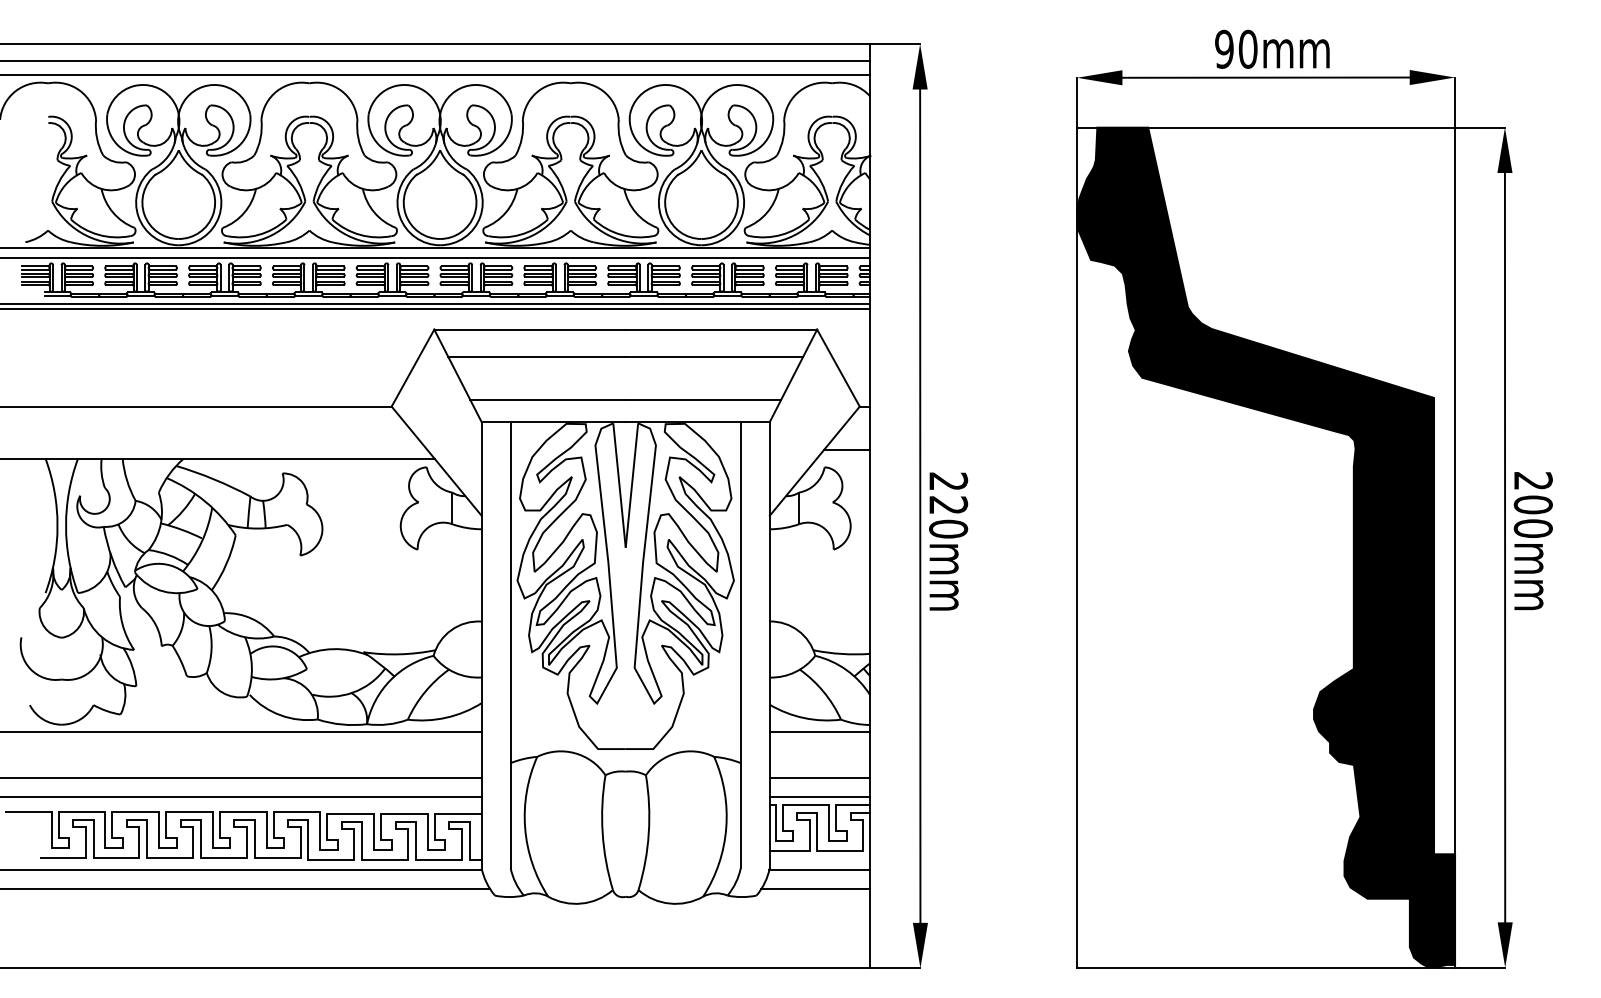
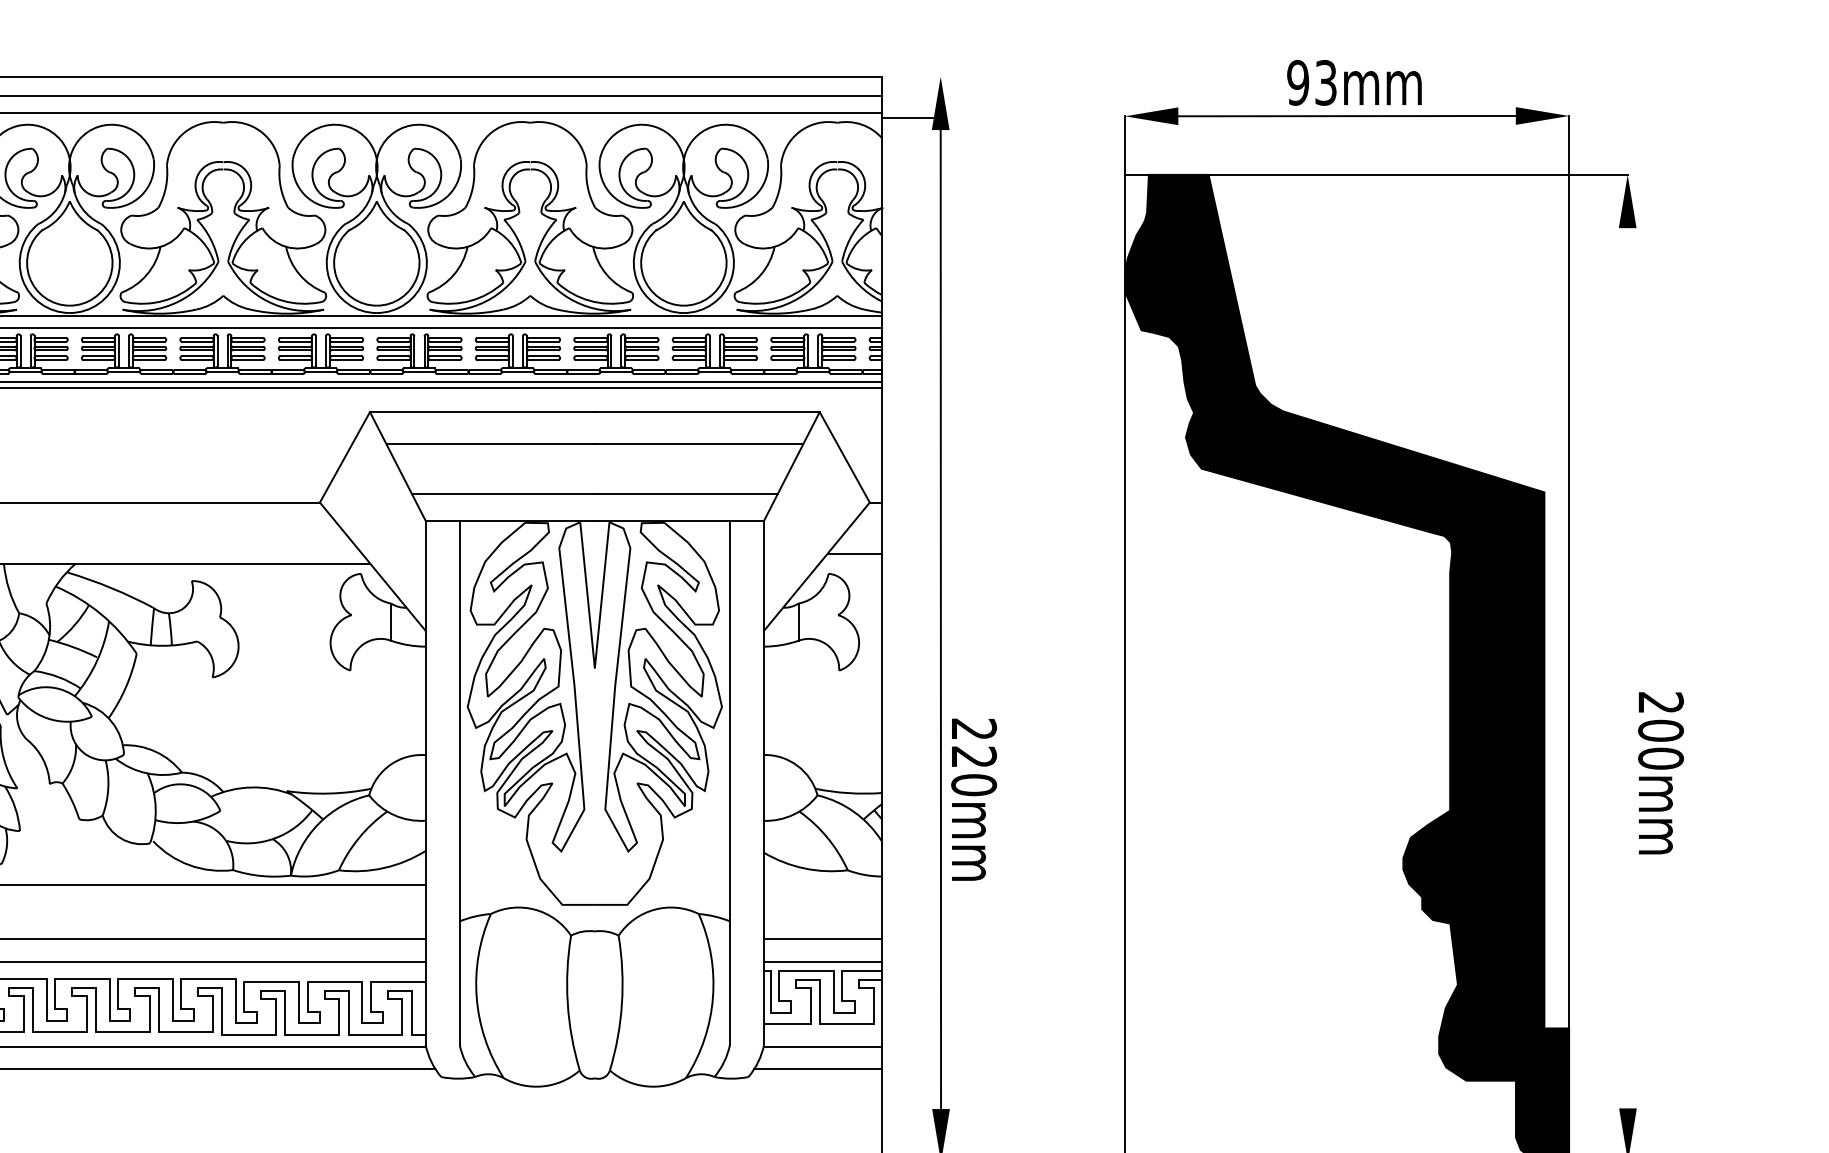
line: (895, 44) -> (911, 118), moved
text: (1247, 48) -> (1325, 81), 90mm -> 93mm
text: (948, 541) -> (974, 799), moved
text: (1532, 541) -> (1660, 773), moved
line: (1504, 547) -> (1627, 668), removed
line: (819, 732) -> (822, 885), removed

